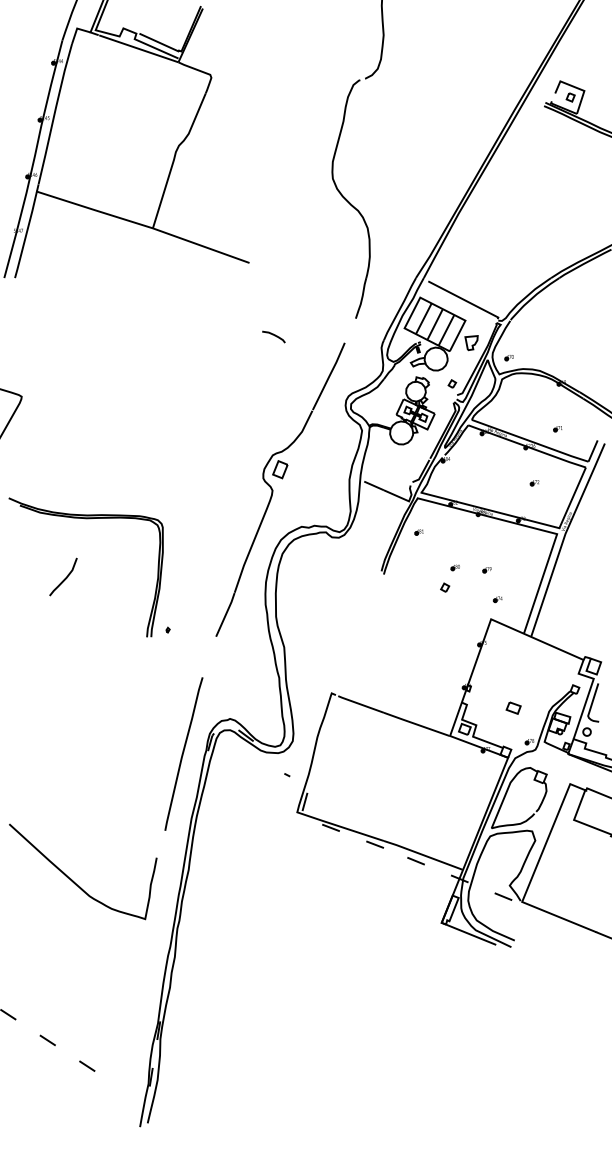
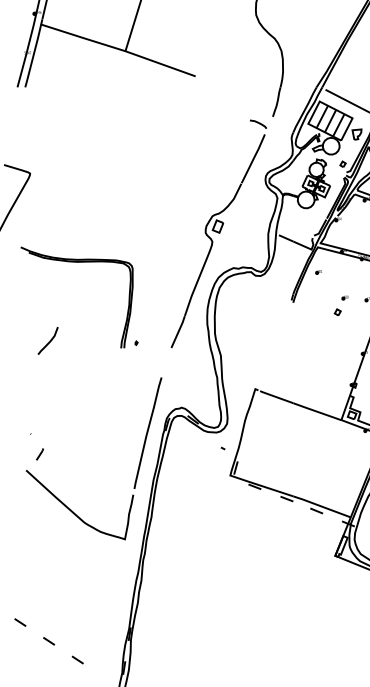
curve: (273, 335) -> (258, 123), moved
curve: (65, 577) -> (49, 341), moved
line: (38, 775) -> (42, 448), added
curve: (73, 880) -> (72, 511), moved

